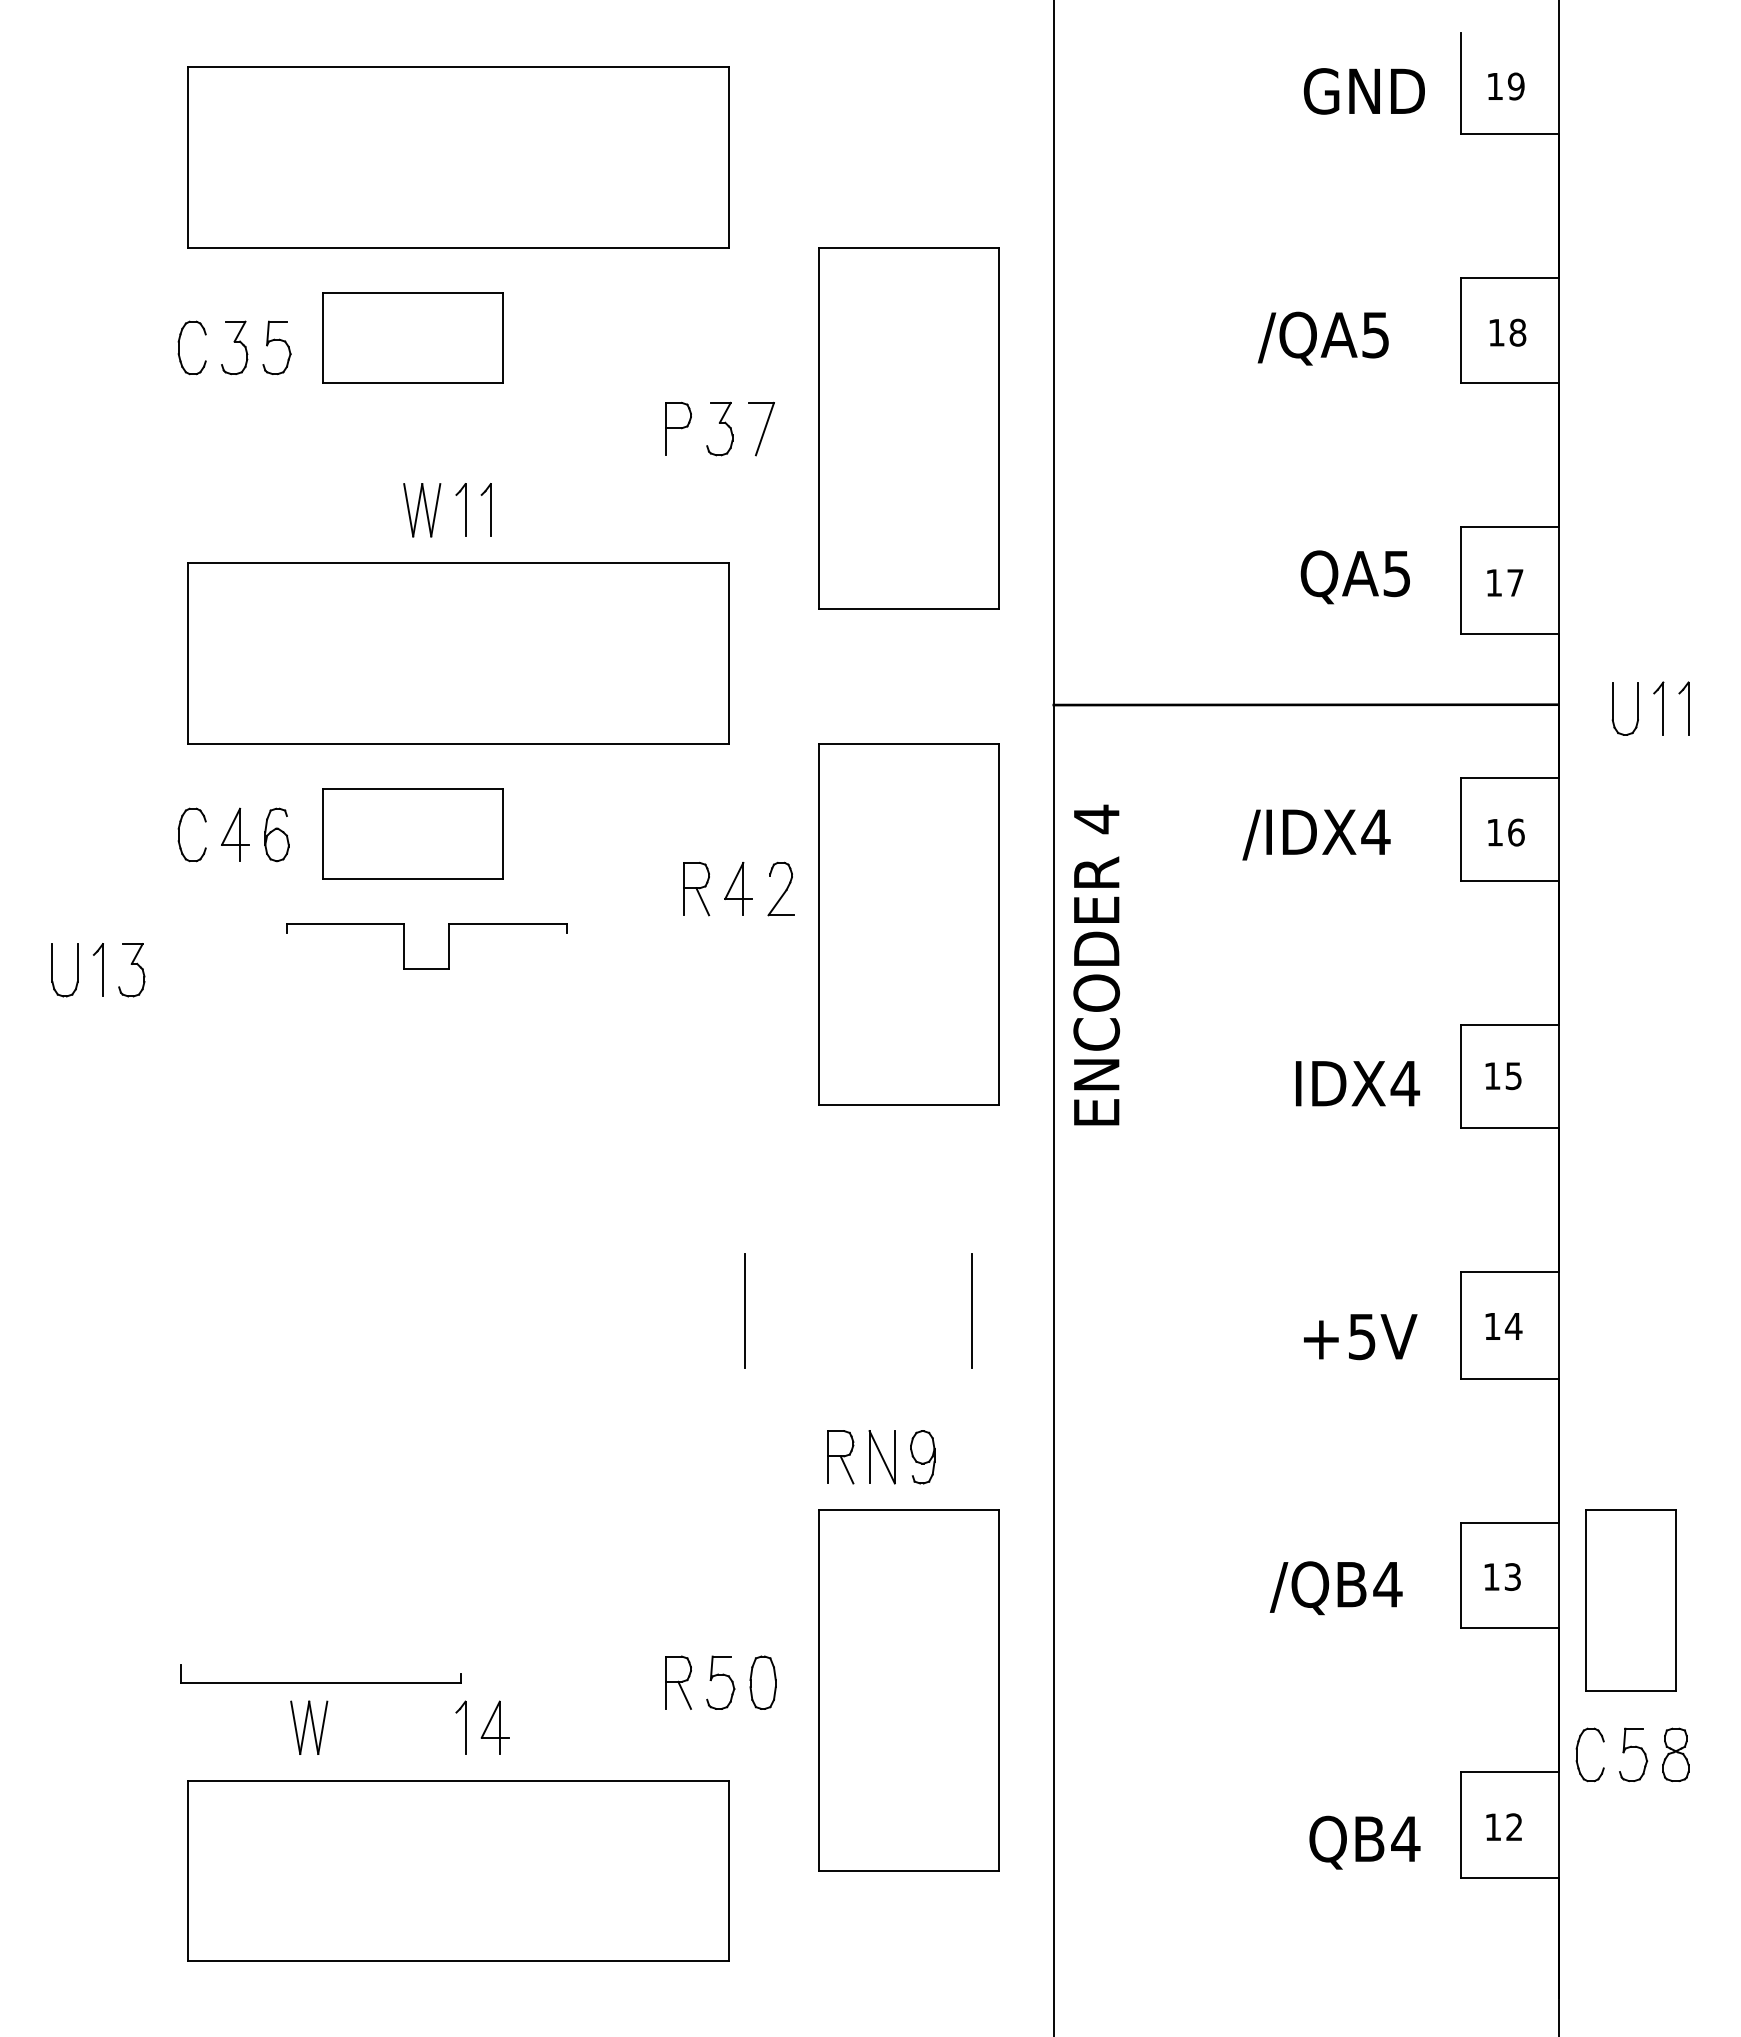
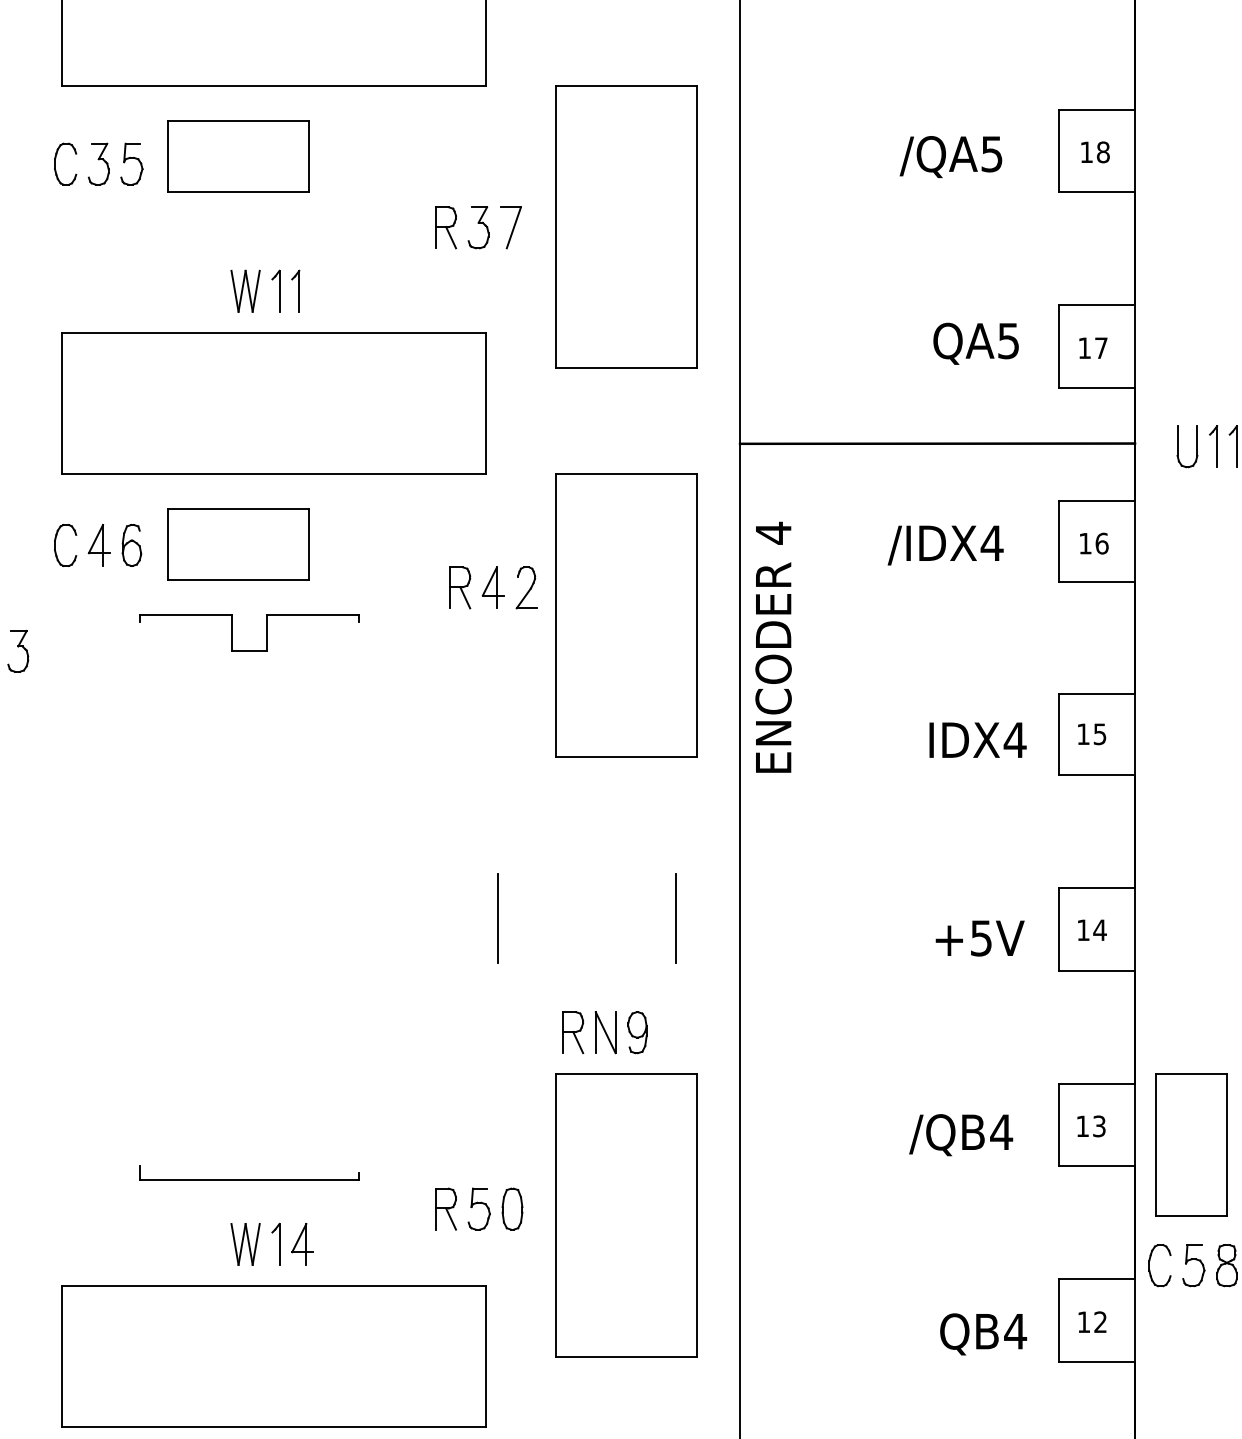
line: (684, 441) -> (450, 237), added
part: (320, 1682) -> (248, 1179), moved
part: (309, 1727) -> (245, 1244), moved

